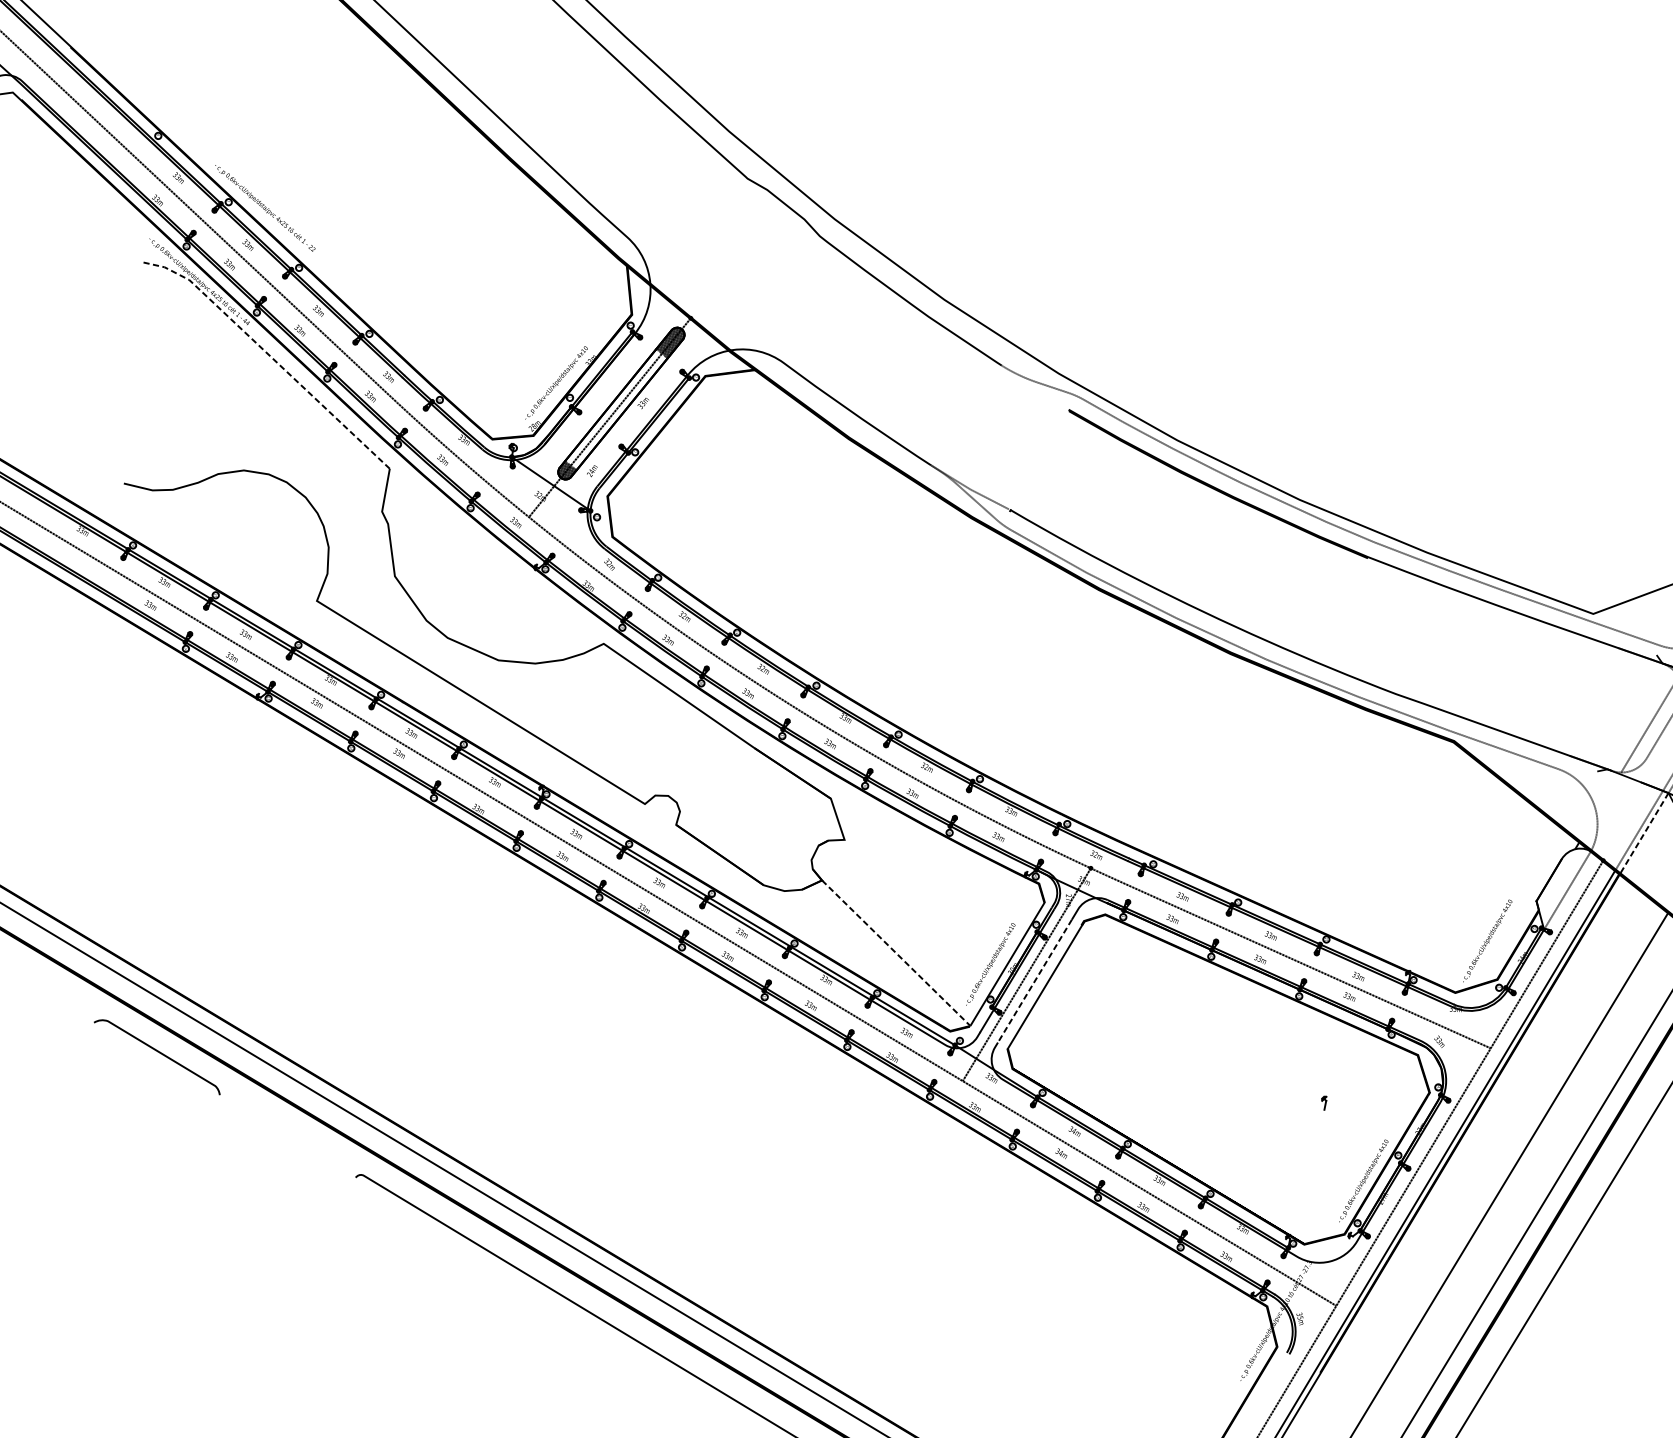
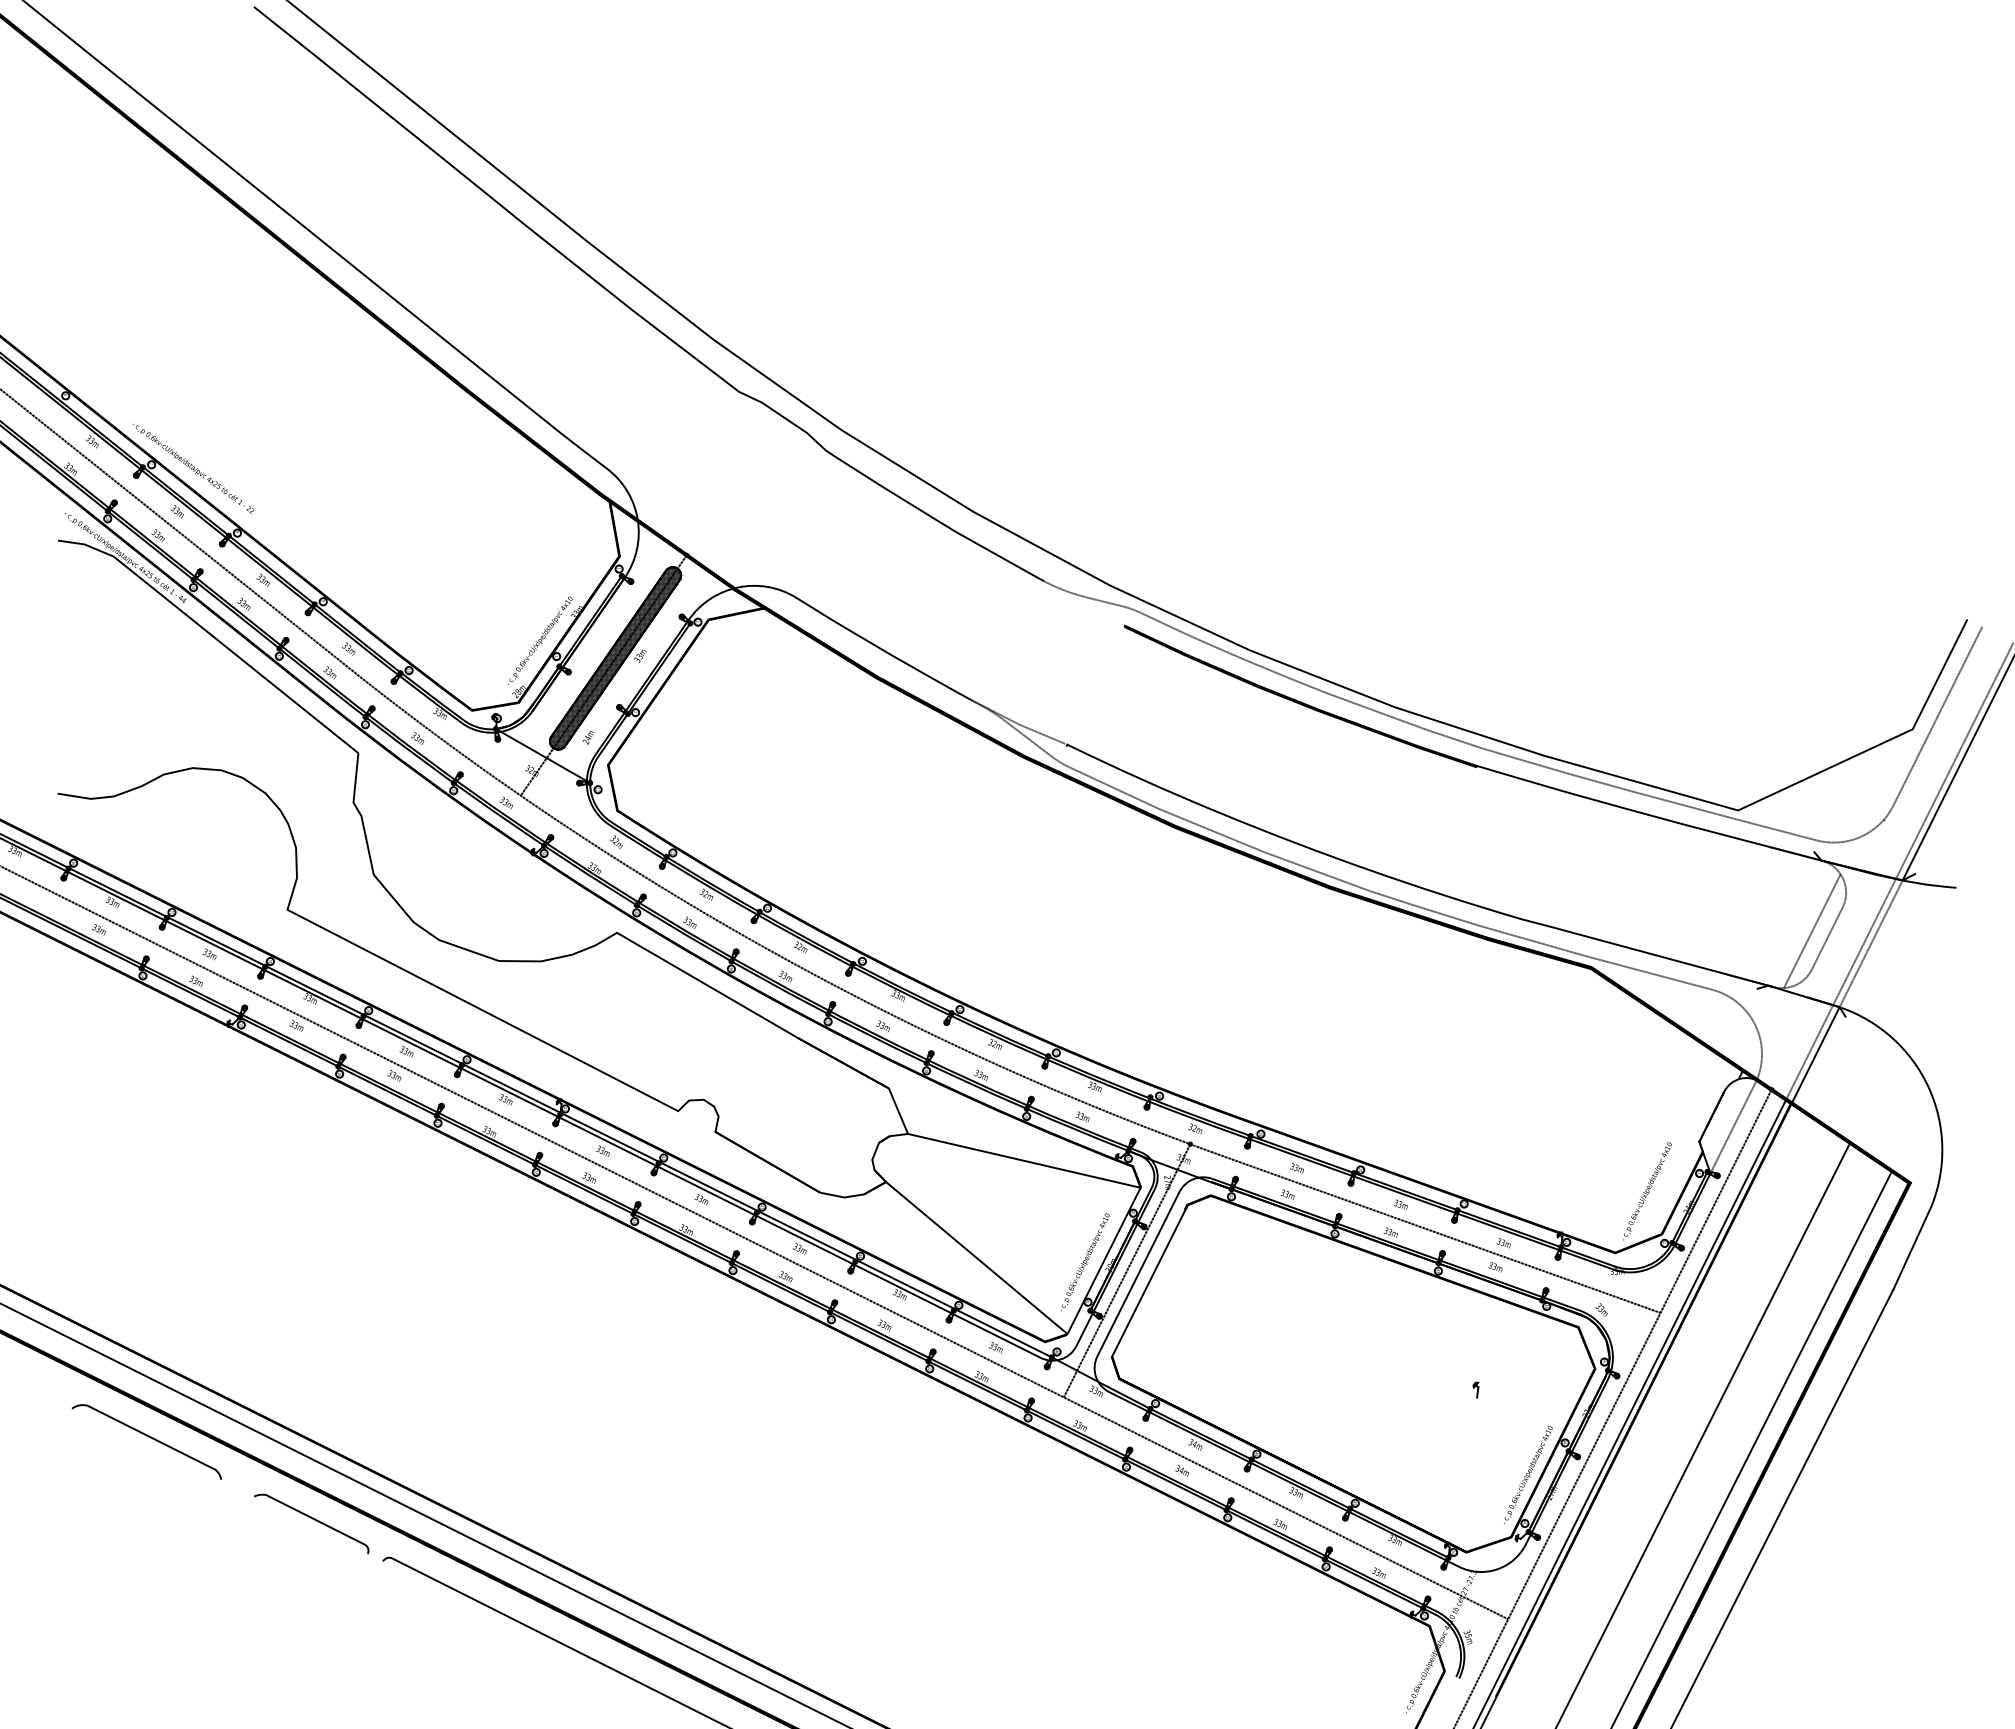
line: (269, 355) -> (211, 635), dashed -> solid
hatch: (616, 409) -> (610, 665), added
line: (1644, 833) -> (1815, 1055), dashed -> solid
line: (944, 871) -> (1024, 1160), added
line: (895, 952) -> (976, 1257), dashed -> solid
line: (1034, 981) -> (1136, 1277), dashed -> solid
curve: (296, 1136) -> (312, 1519), added

